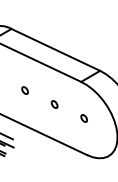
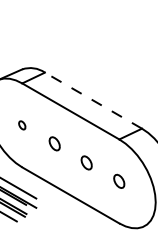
line: (55, 49) -> (93, 100), solid -> dashed
part: (24, 90) -> (54, 144), size x1.6
part: (55, 104) -> (87, 162), size x1.6
part: (84, 118) -> (119, 181), size x1.6

